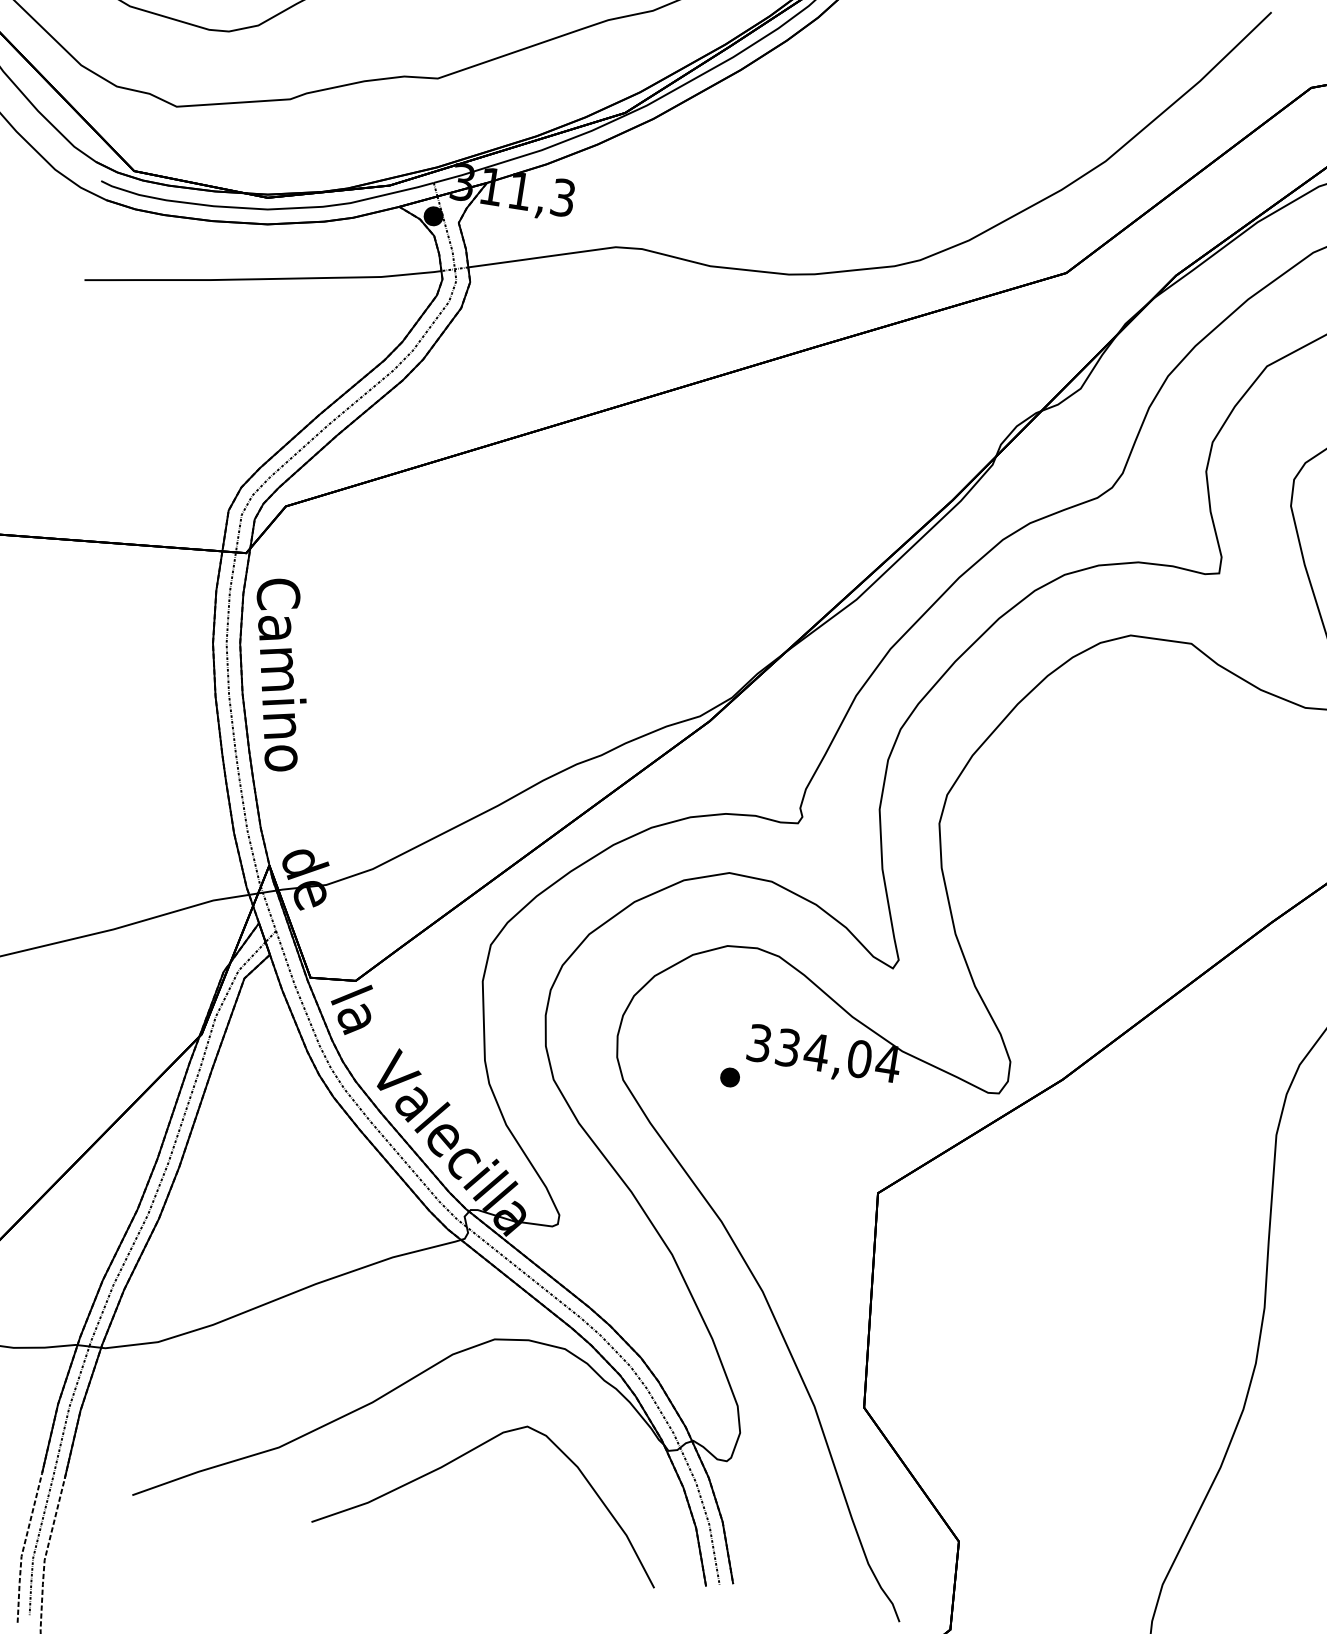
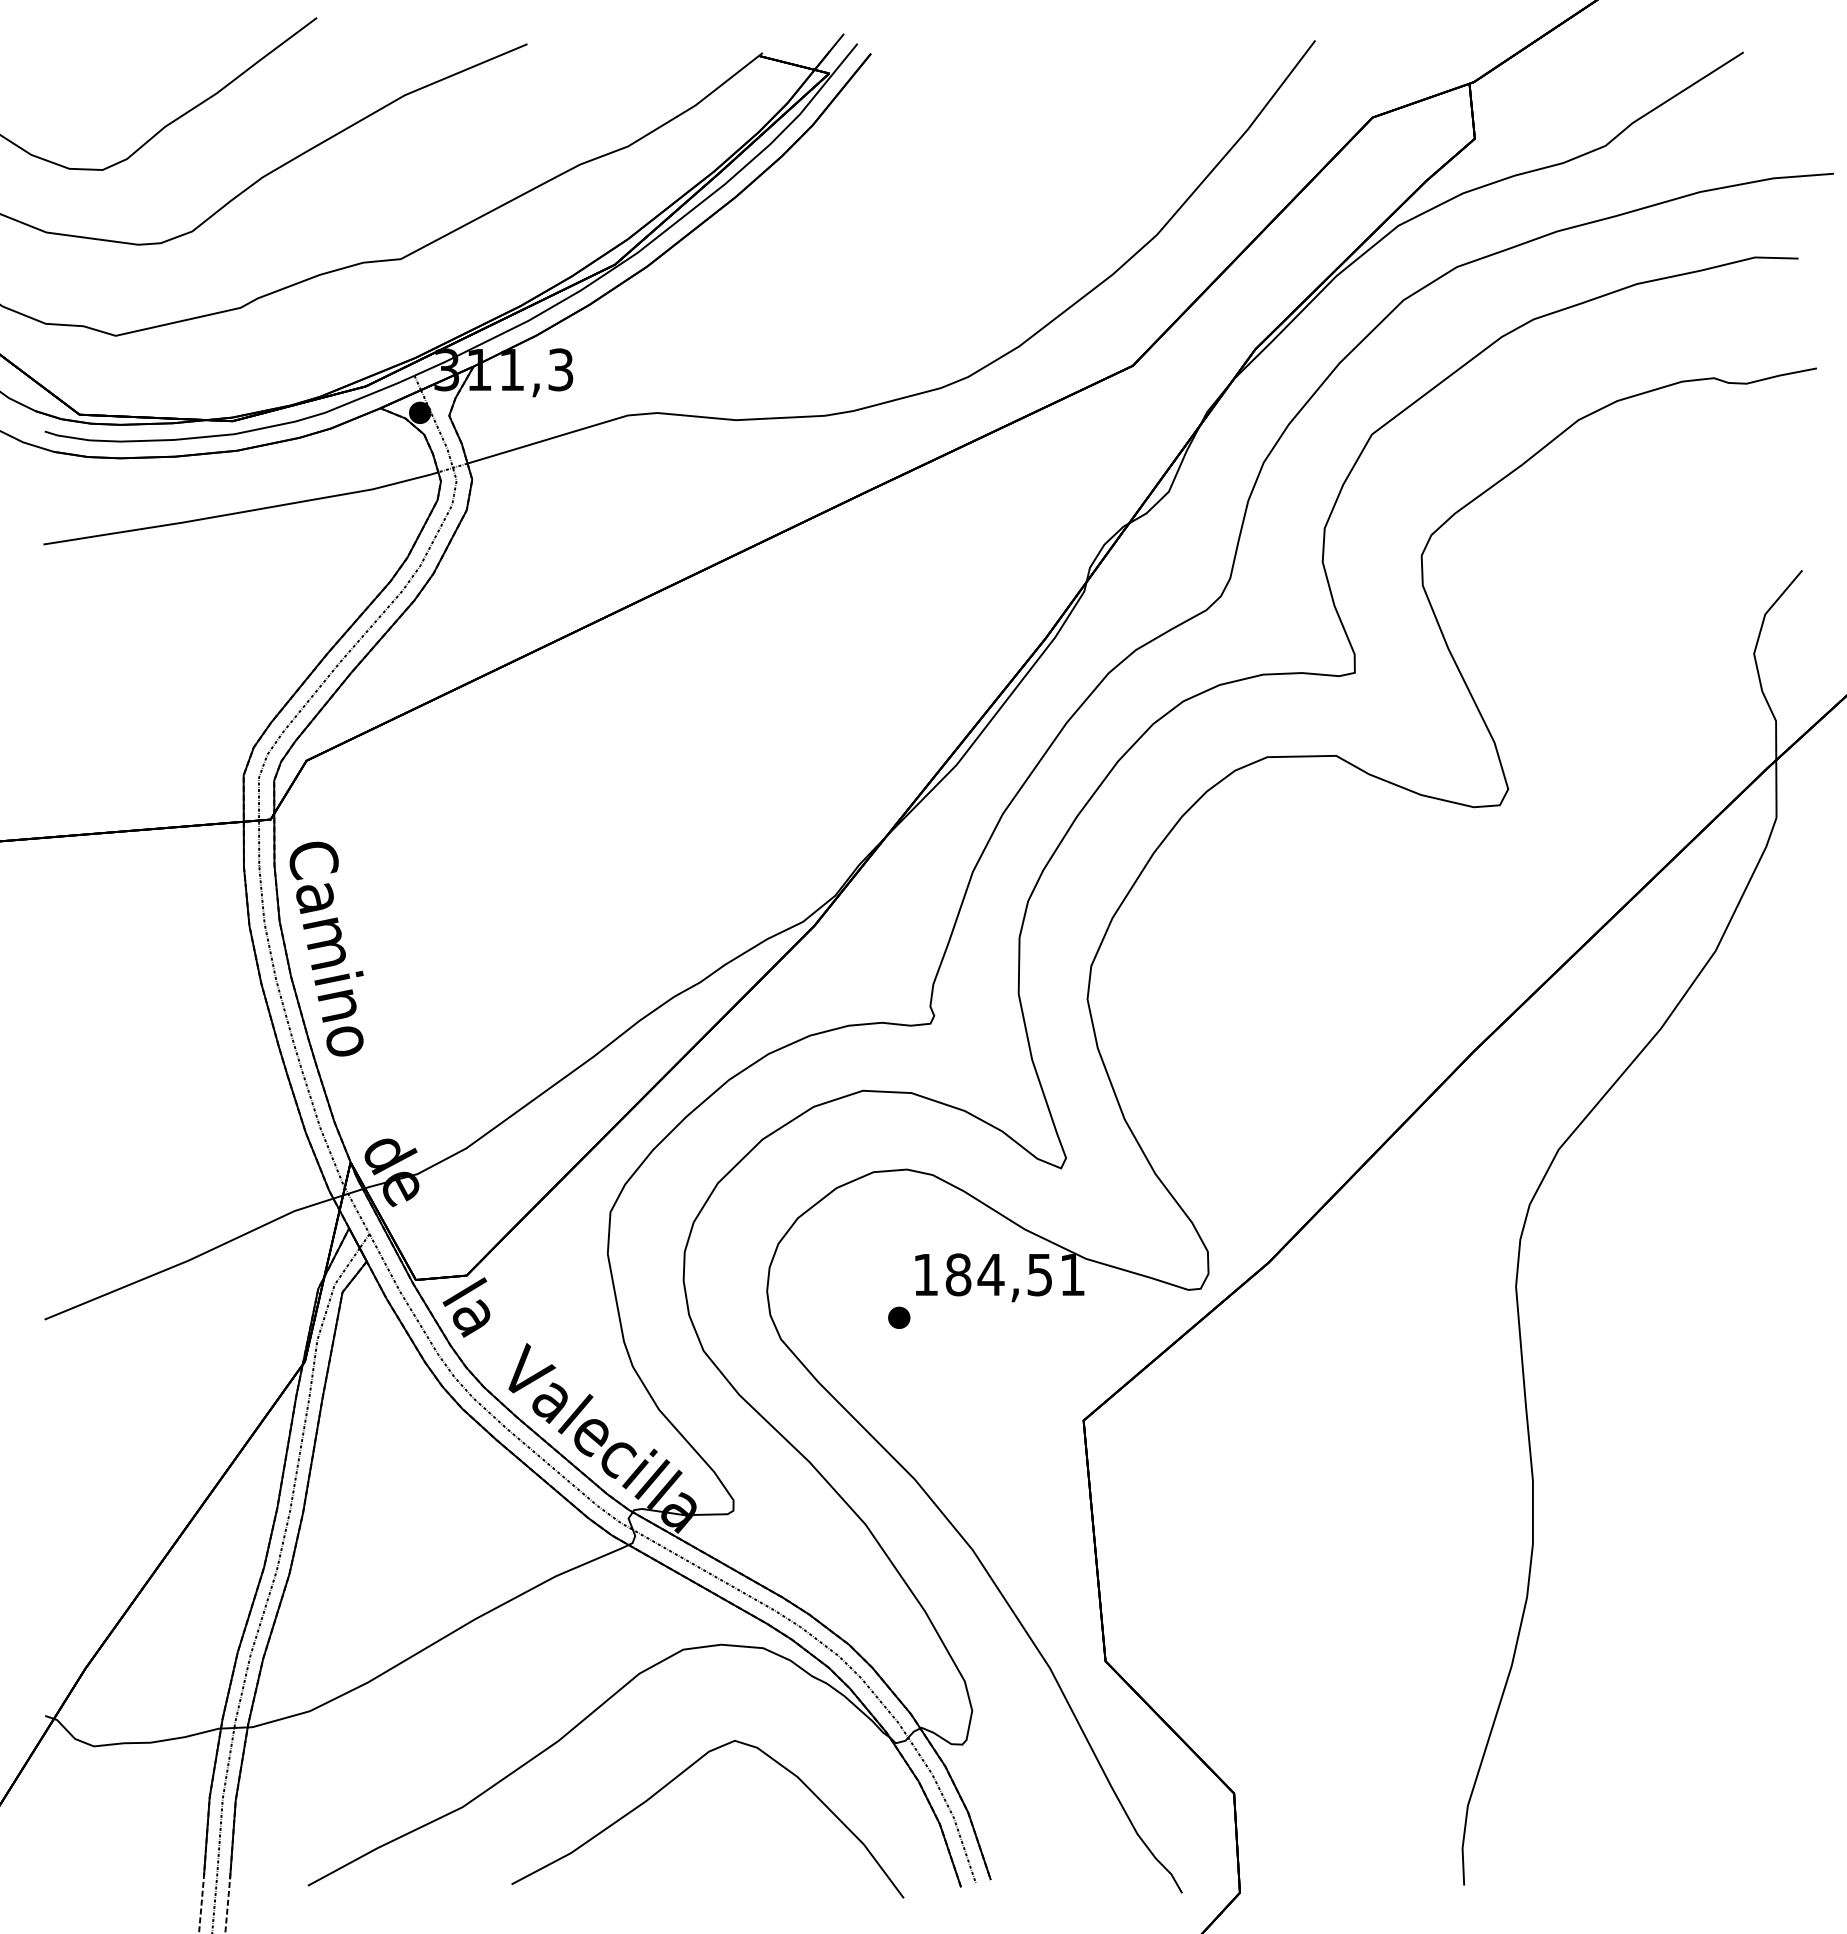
text: (824, 1053) -> (999, 1274), 334,04 -> 184,51

